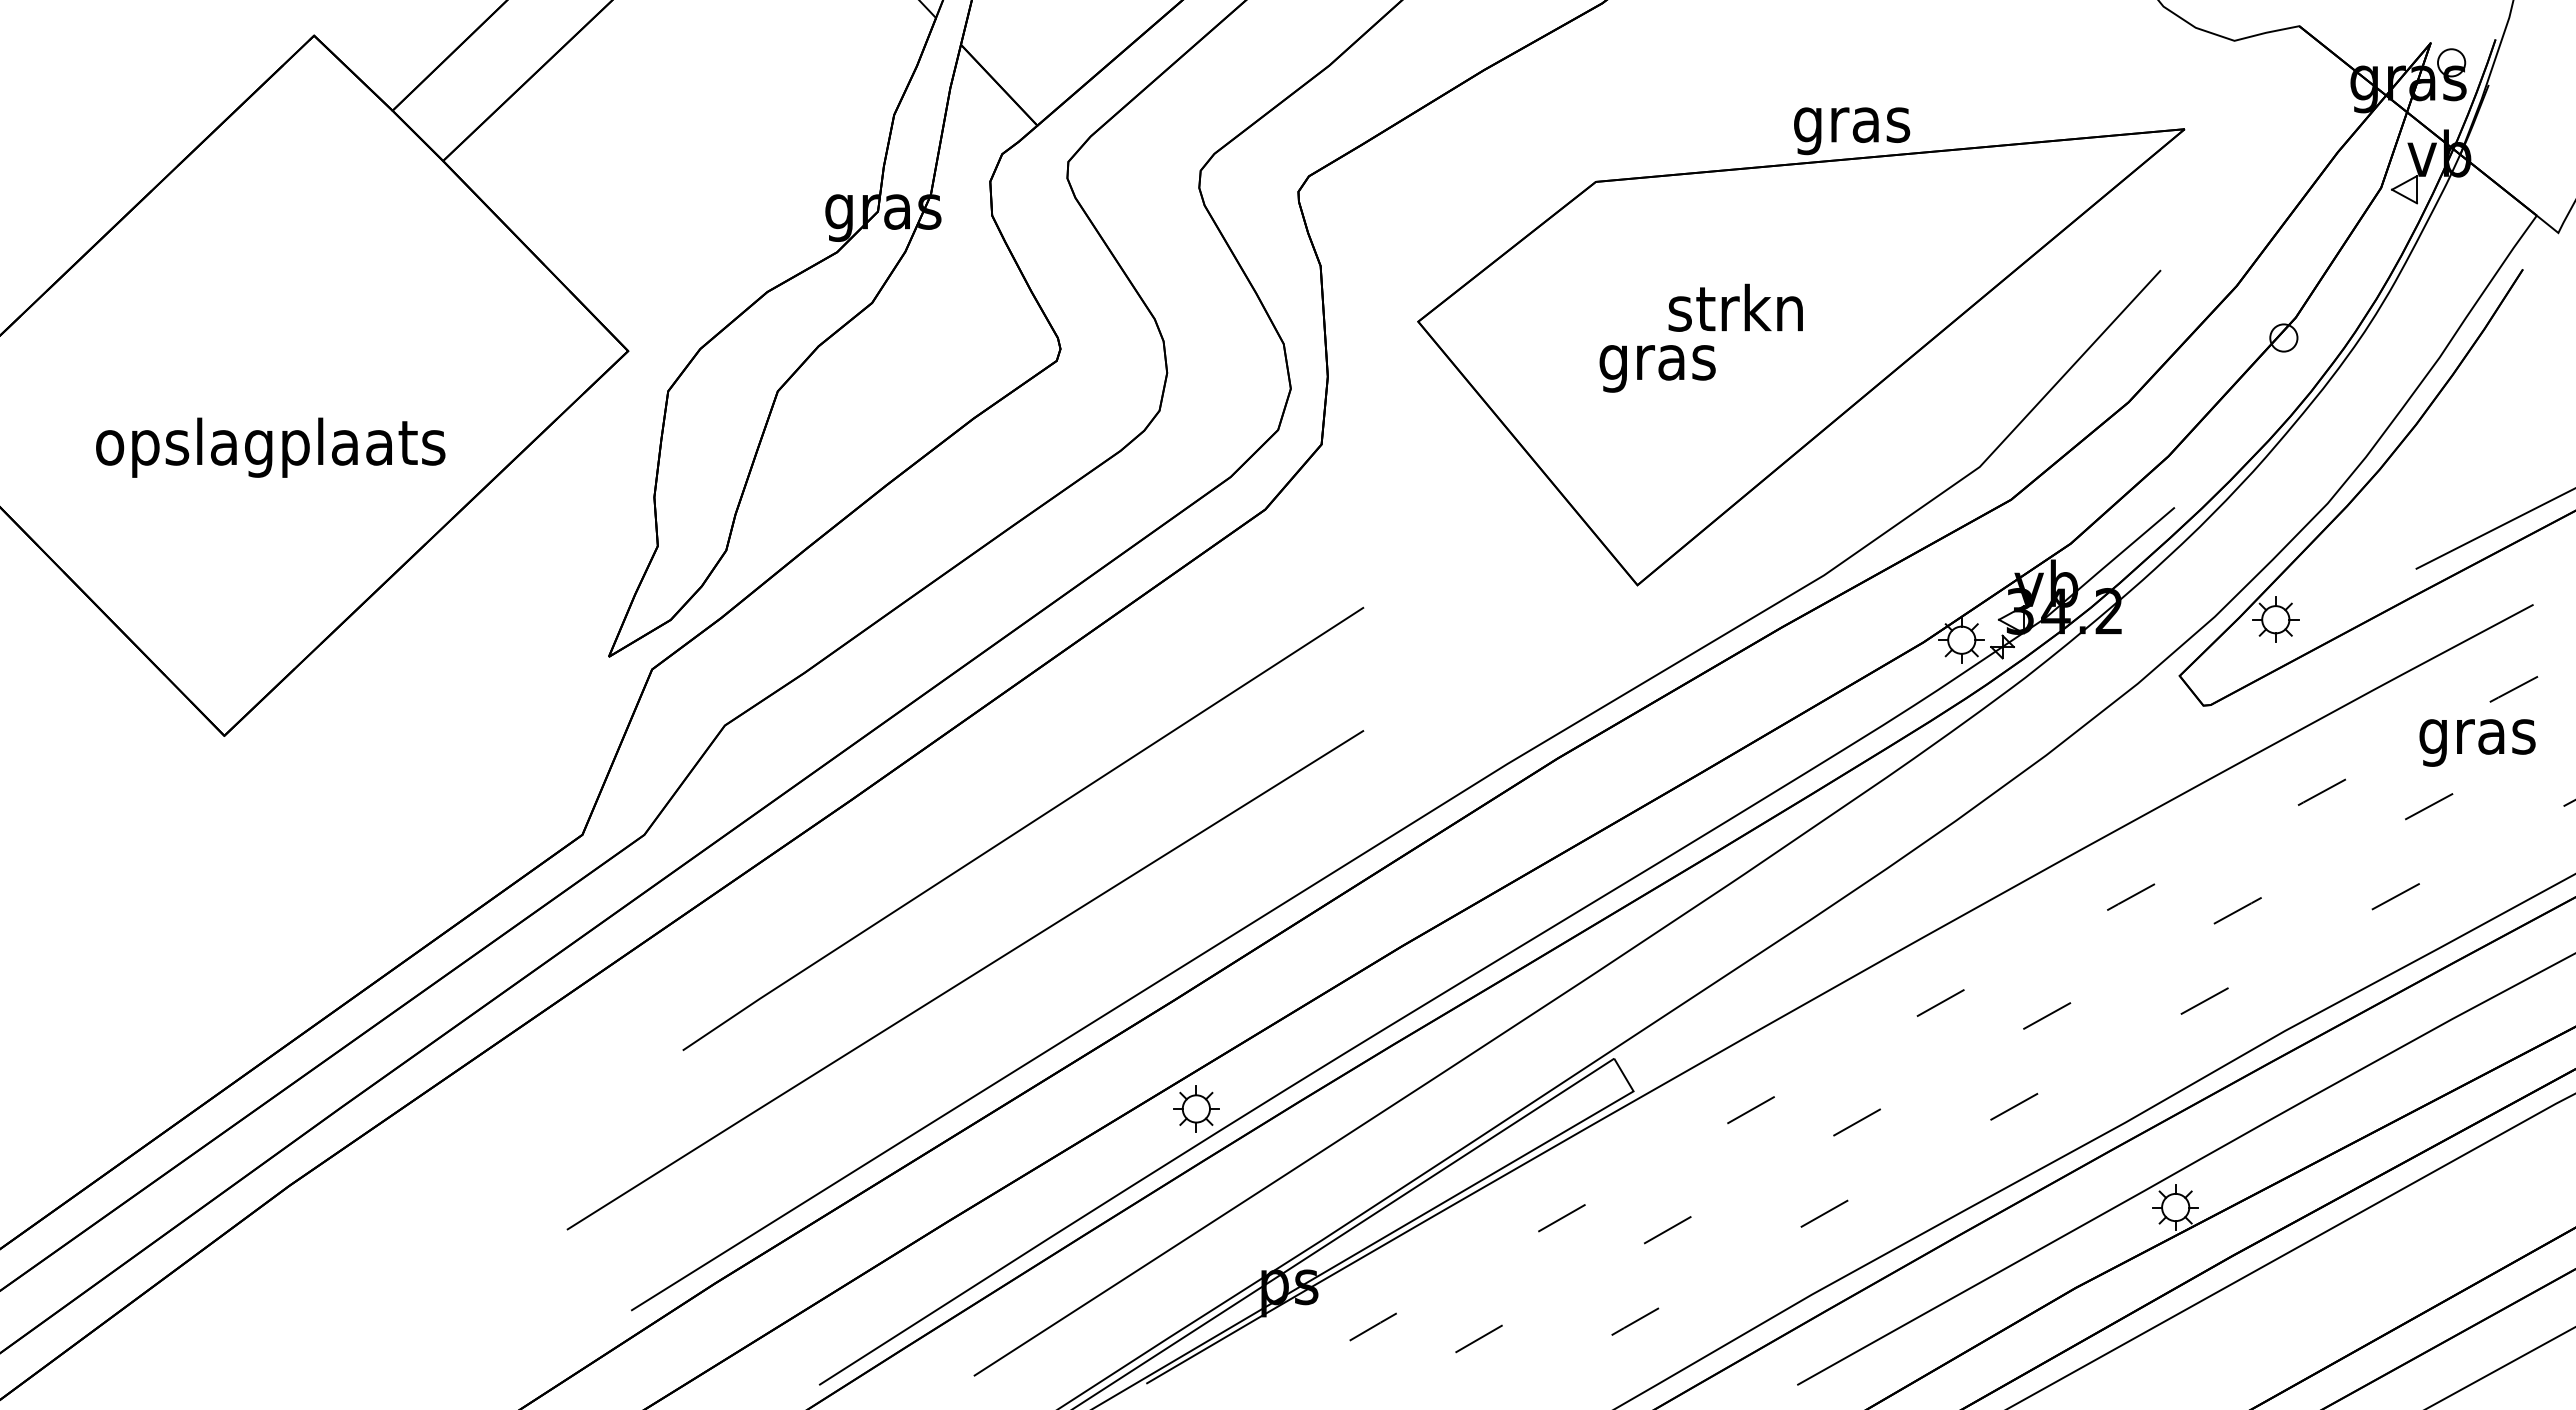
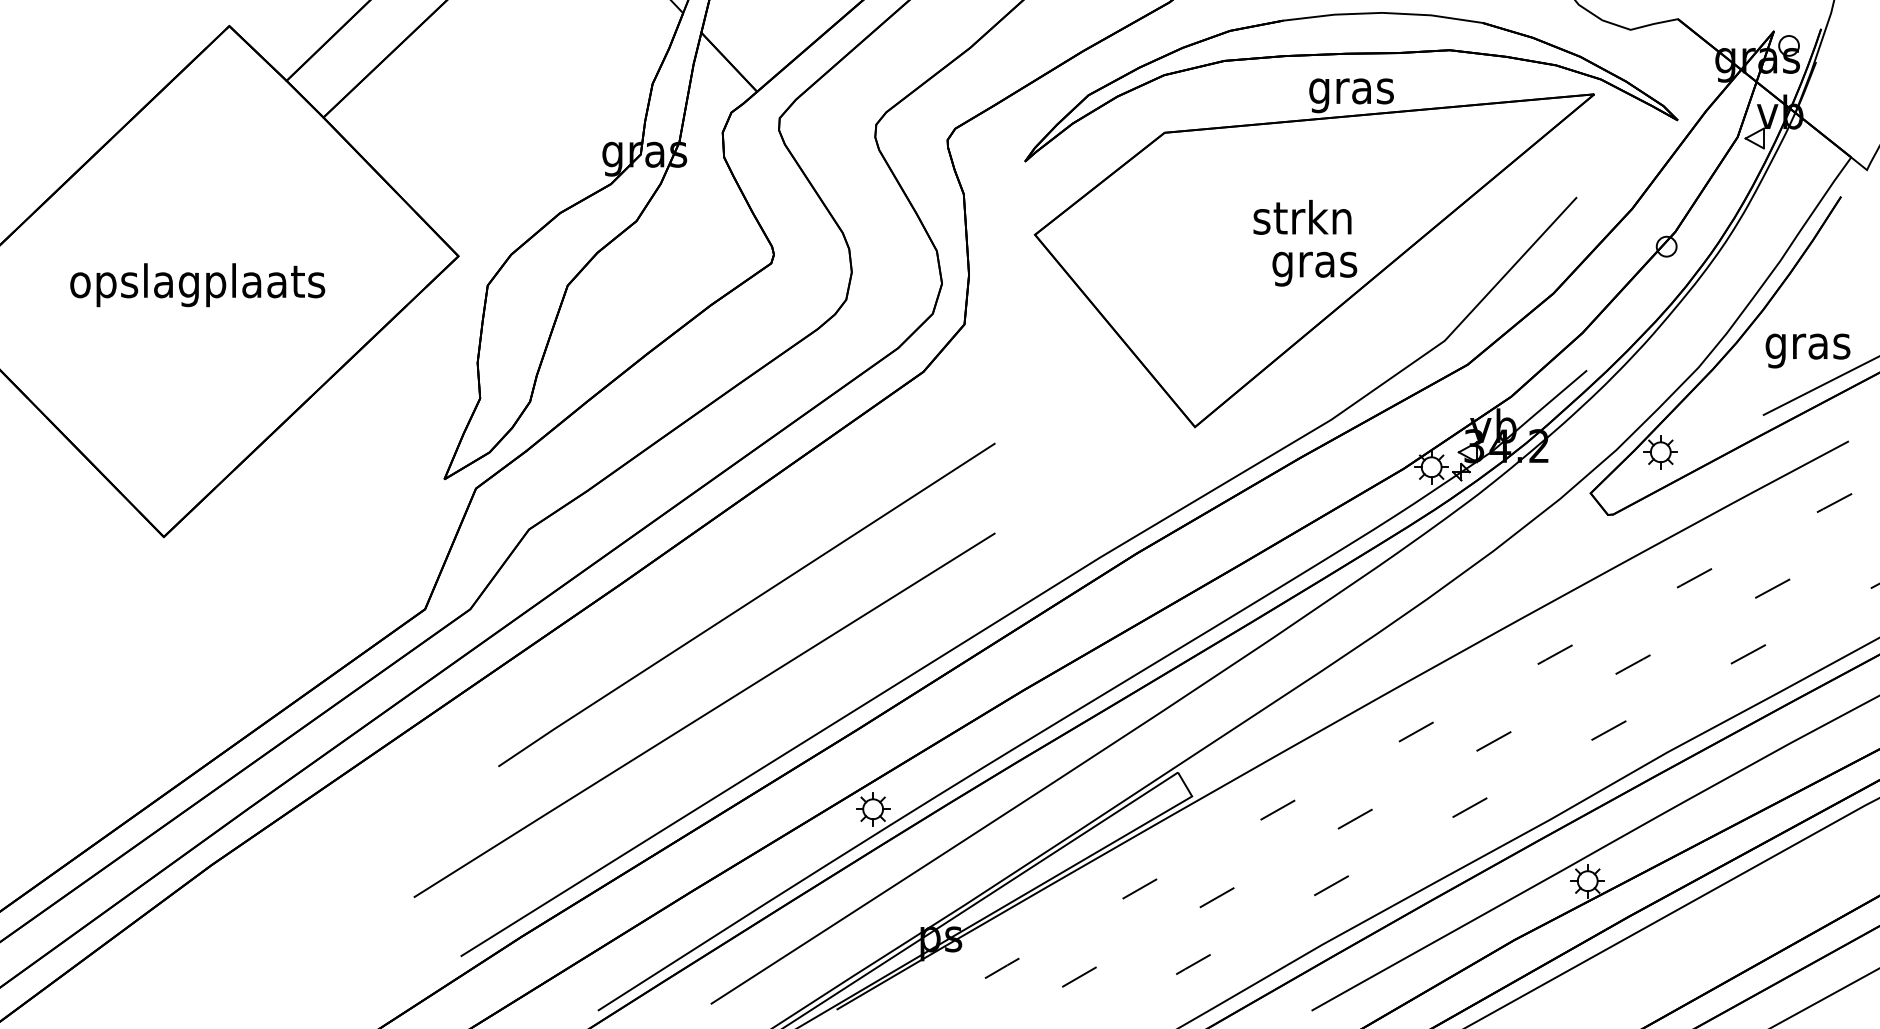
part: (1851, 74) -> (1351, 54), added
text: (1735, 307) -> (1302, 217), moved
text: (1657, 368) -> (1314, 268), moved
text: (270, 447) -> (197, 285), moved
text: (2477, 742) -> (1807, 350), moved

